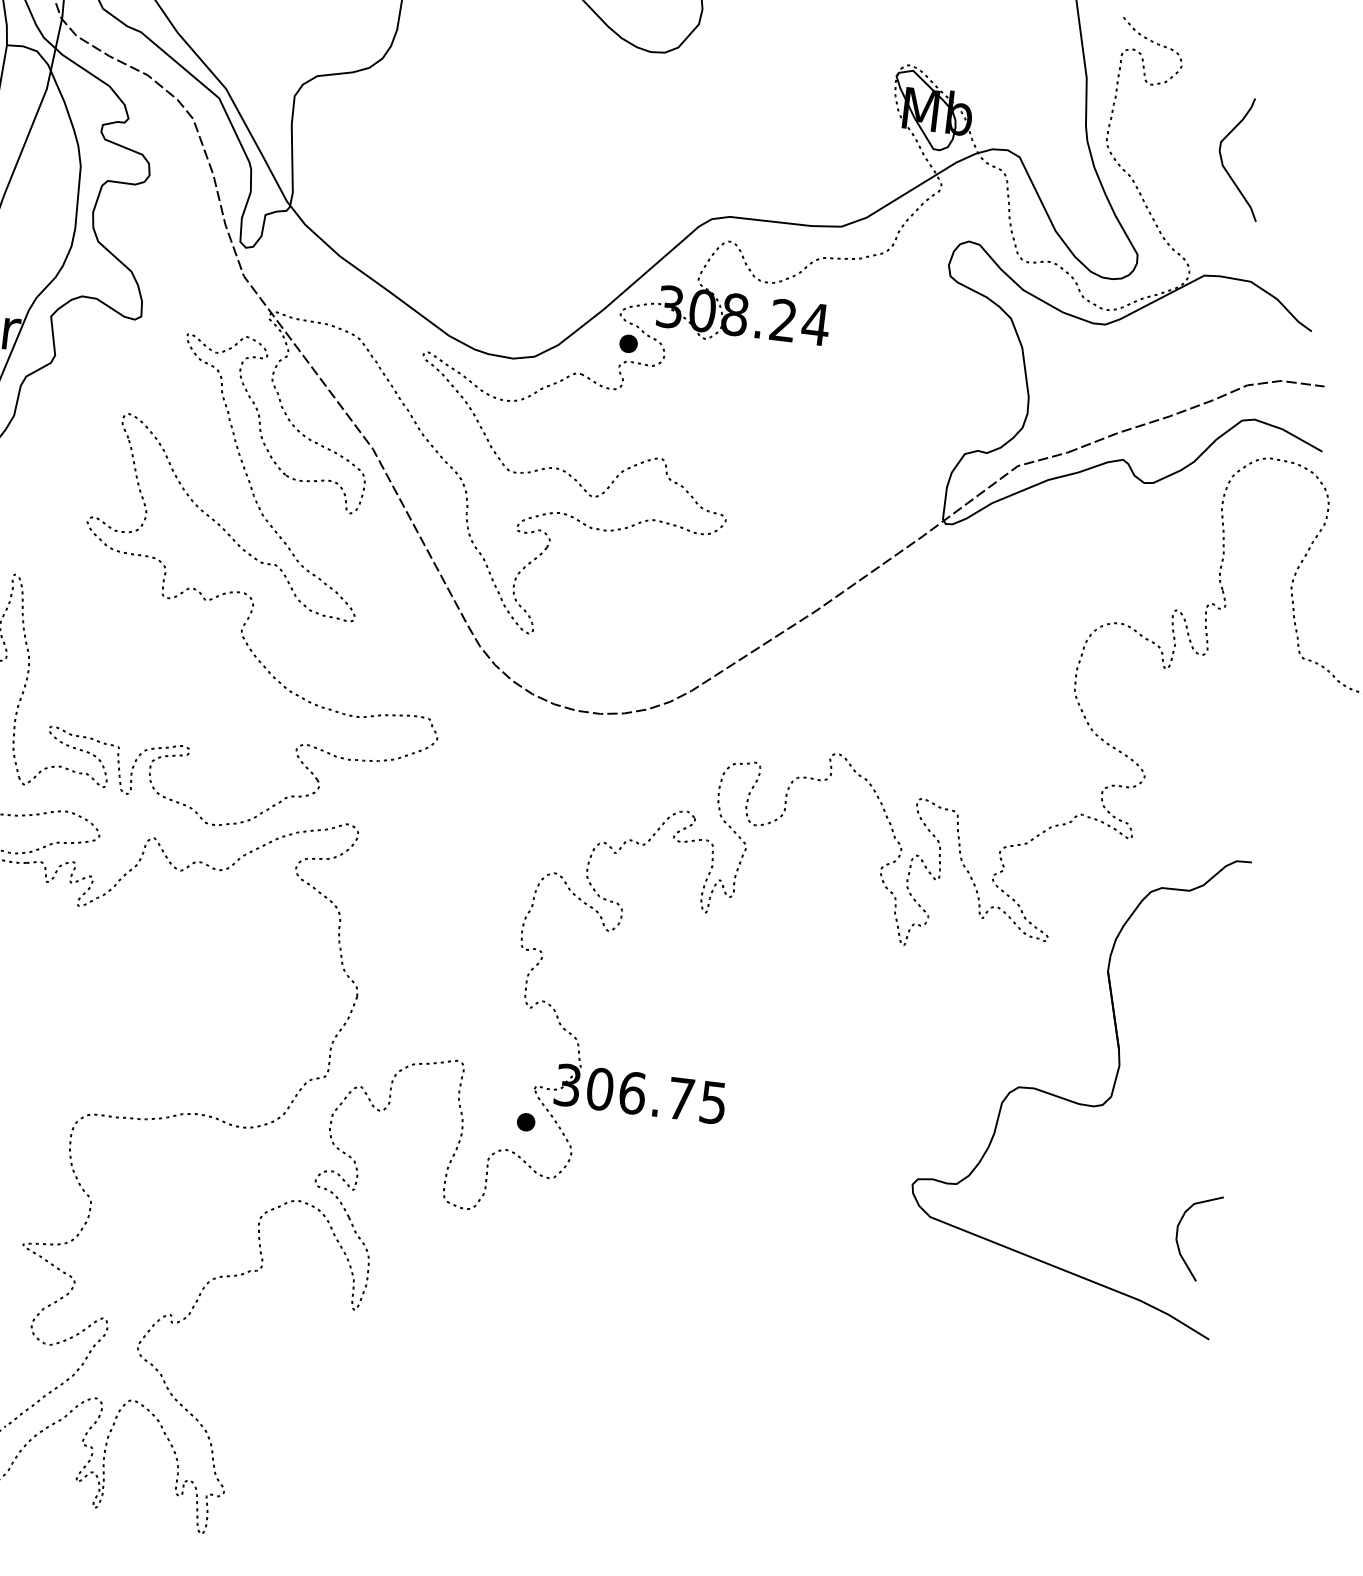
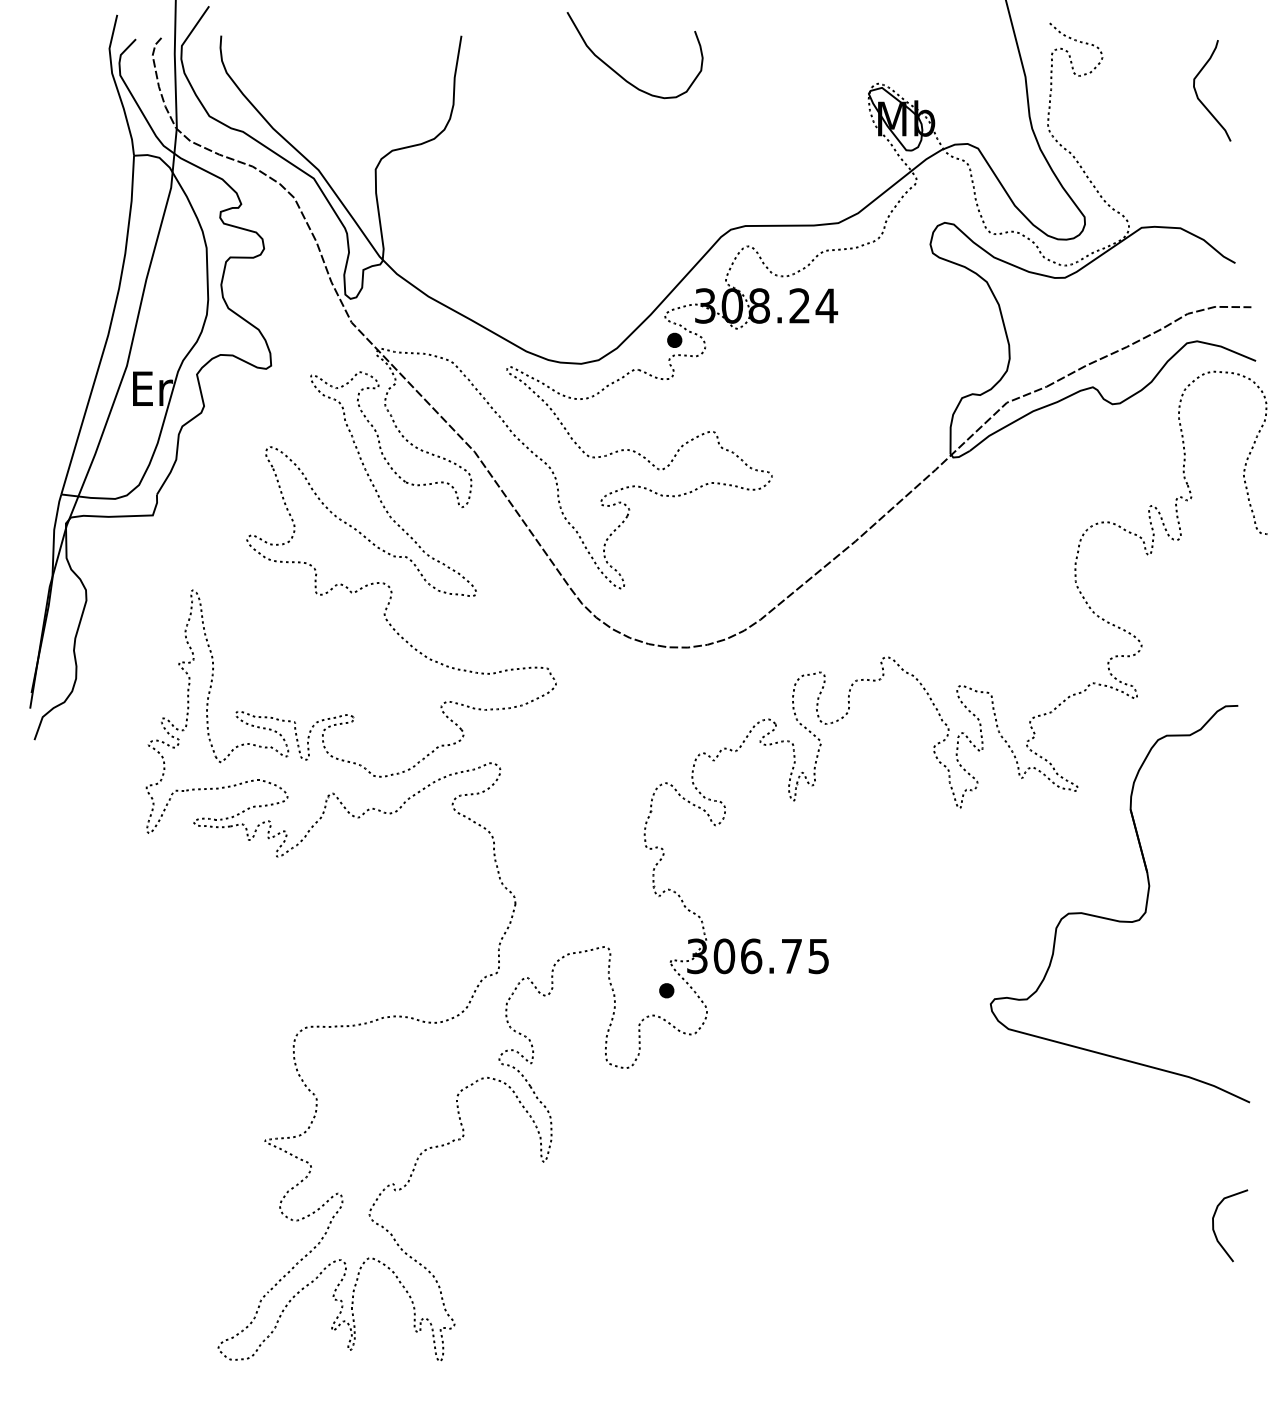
curve: (1225, 167) -> (1200, 99), moved
curve: (1178, 1236) -> (1214, 1226), moved

